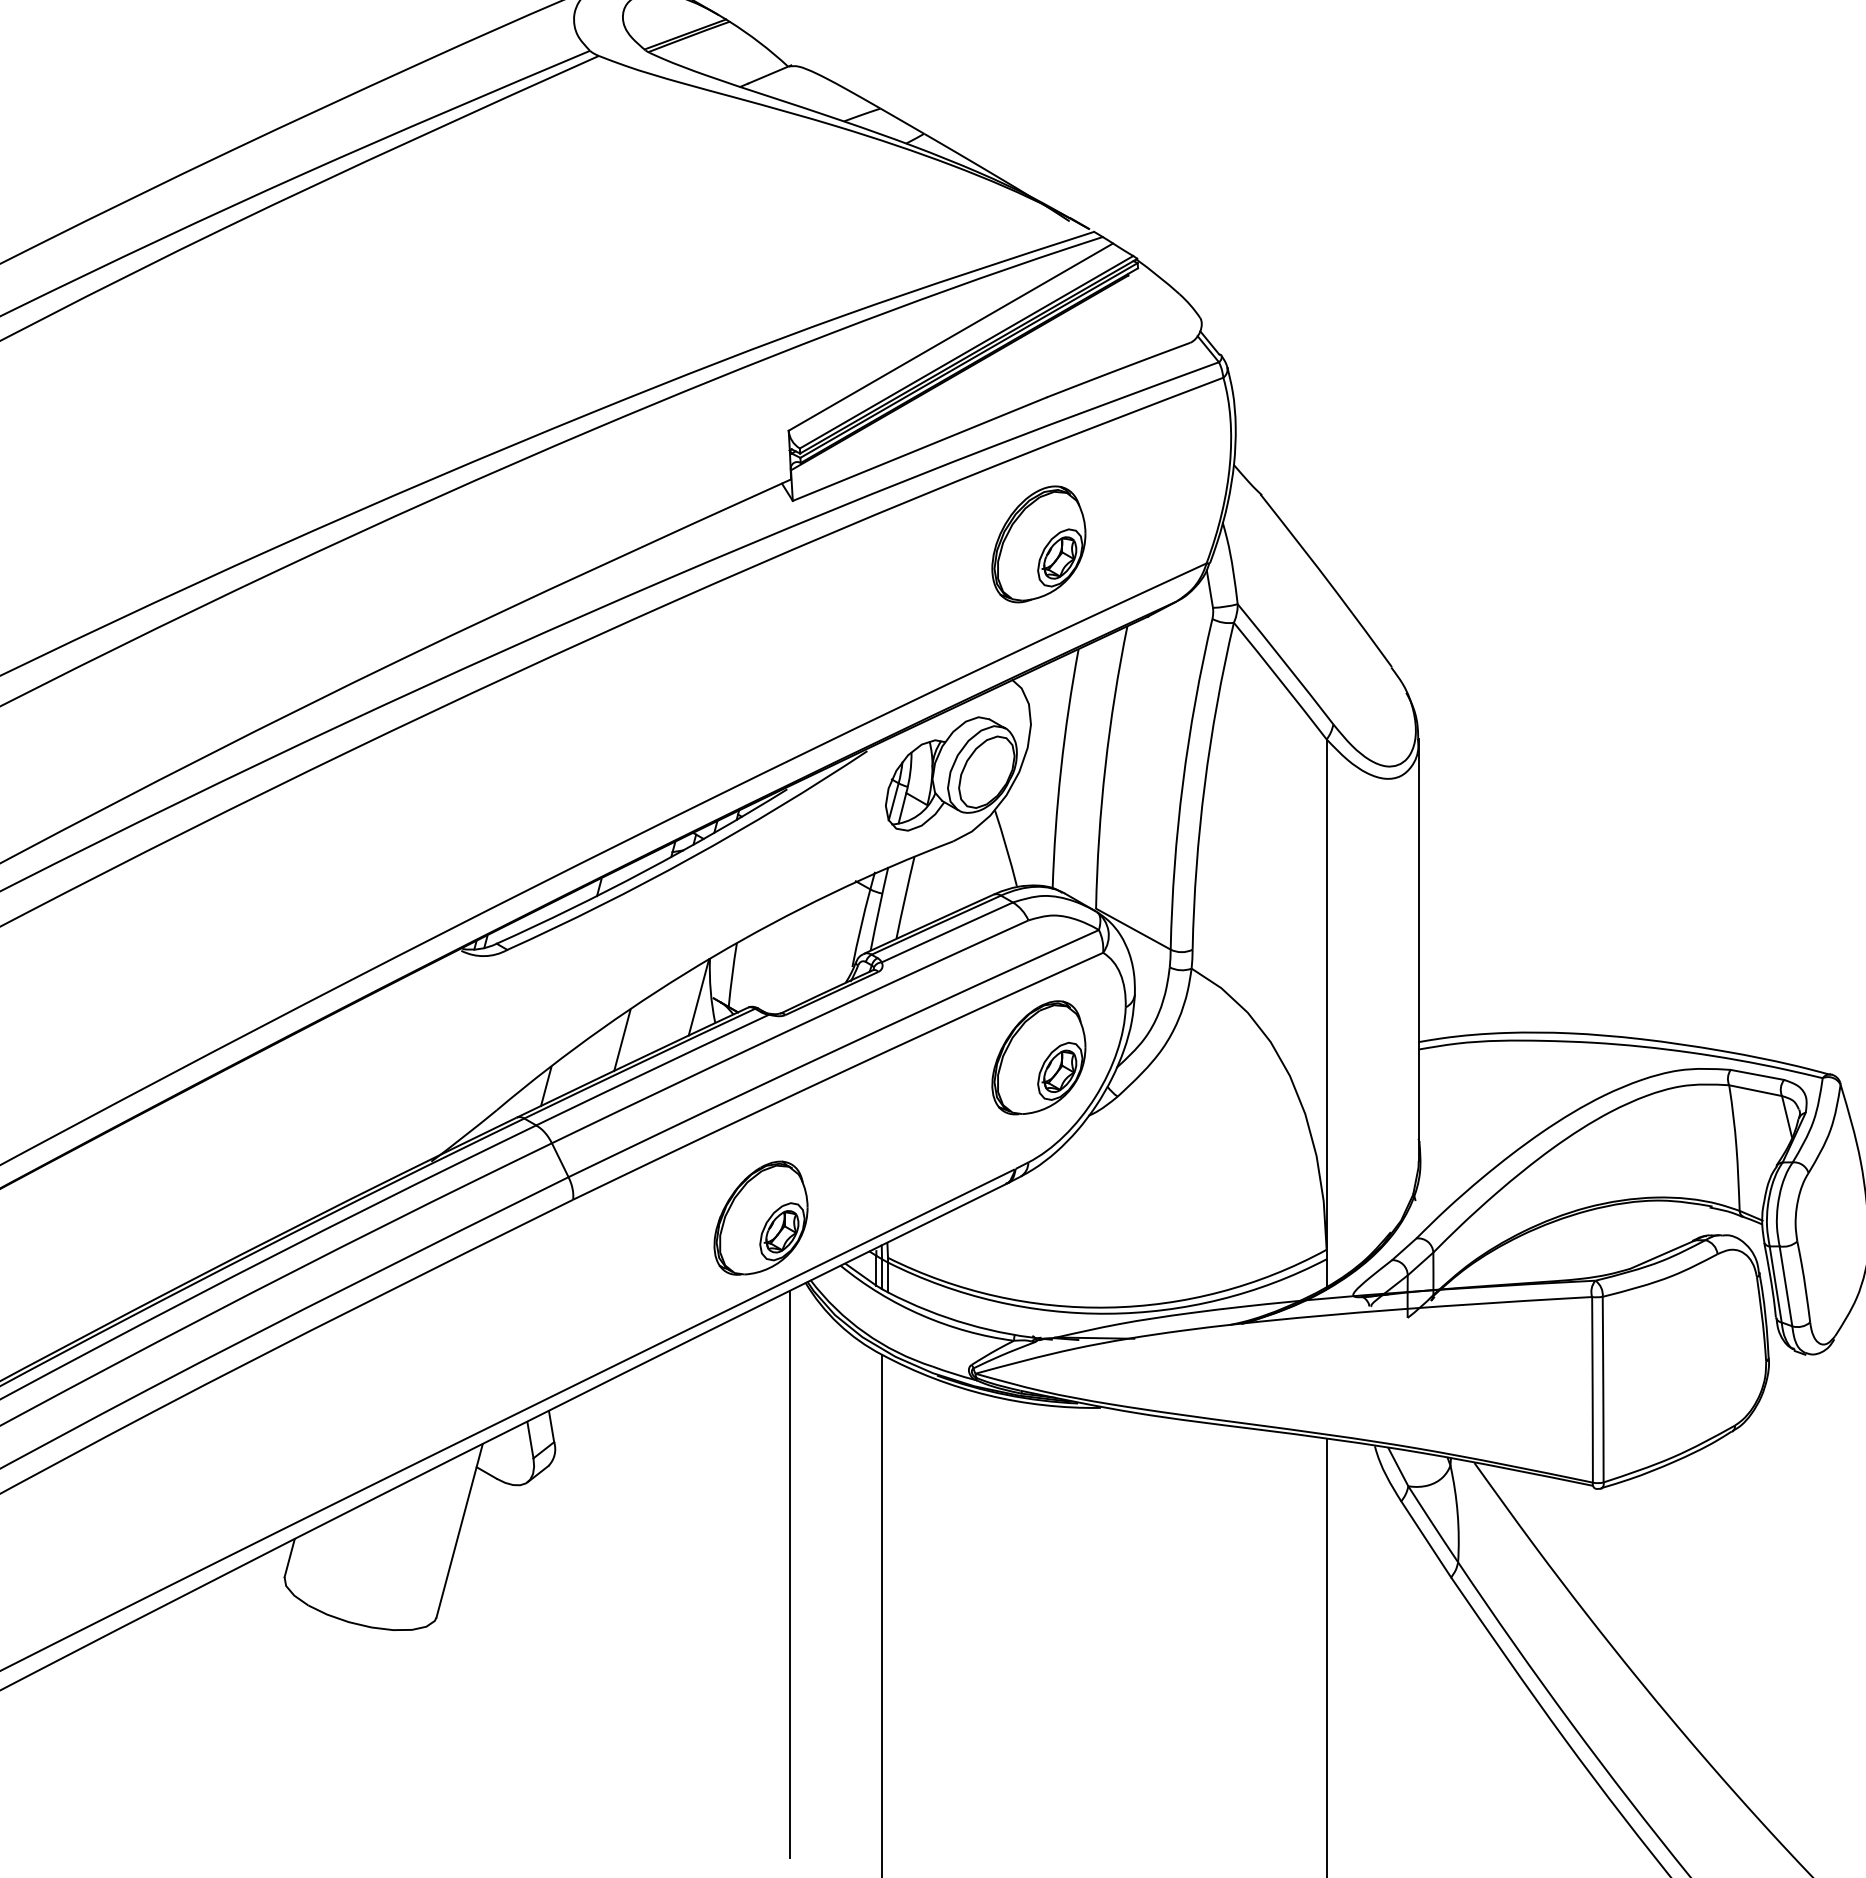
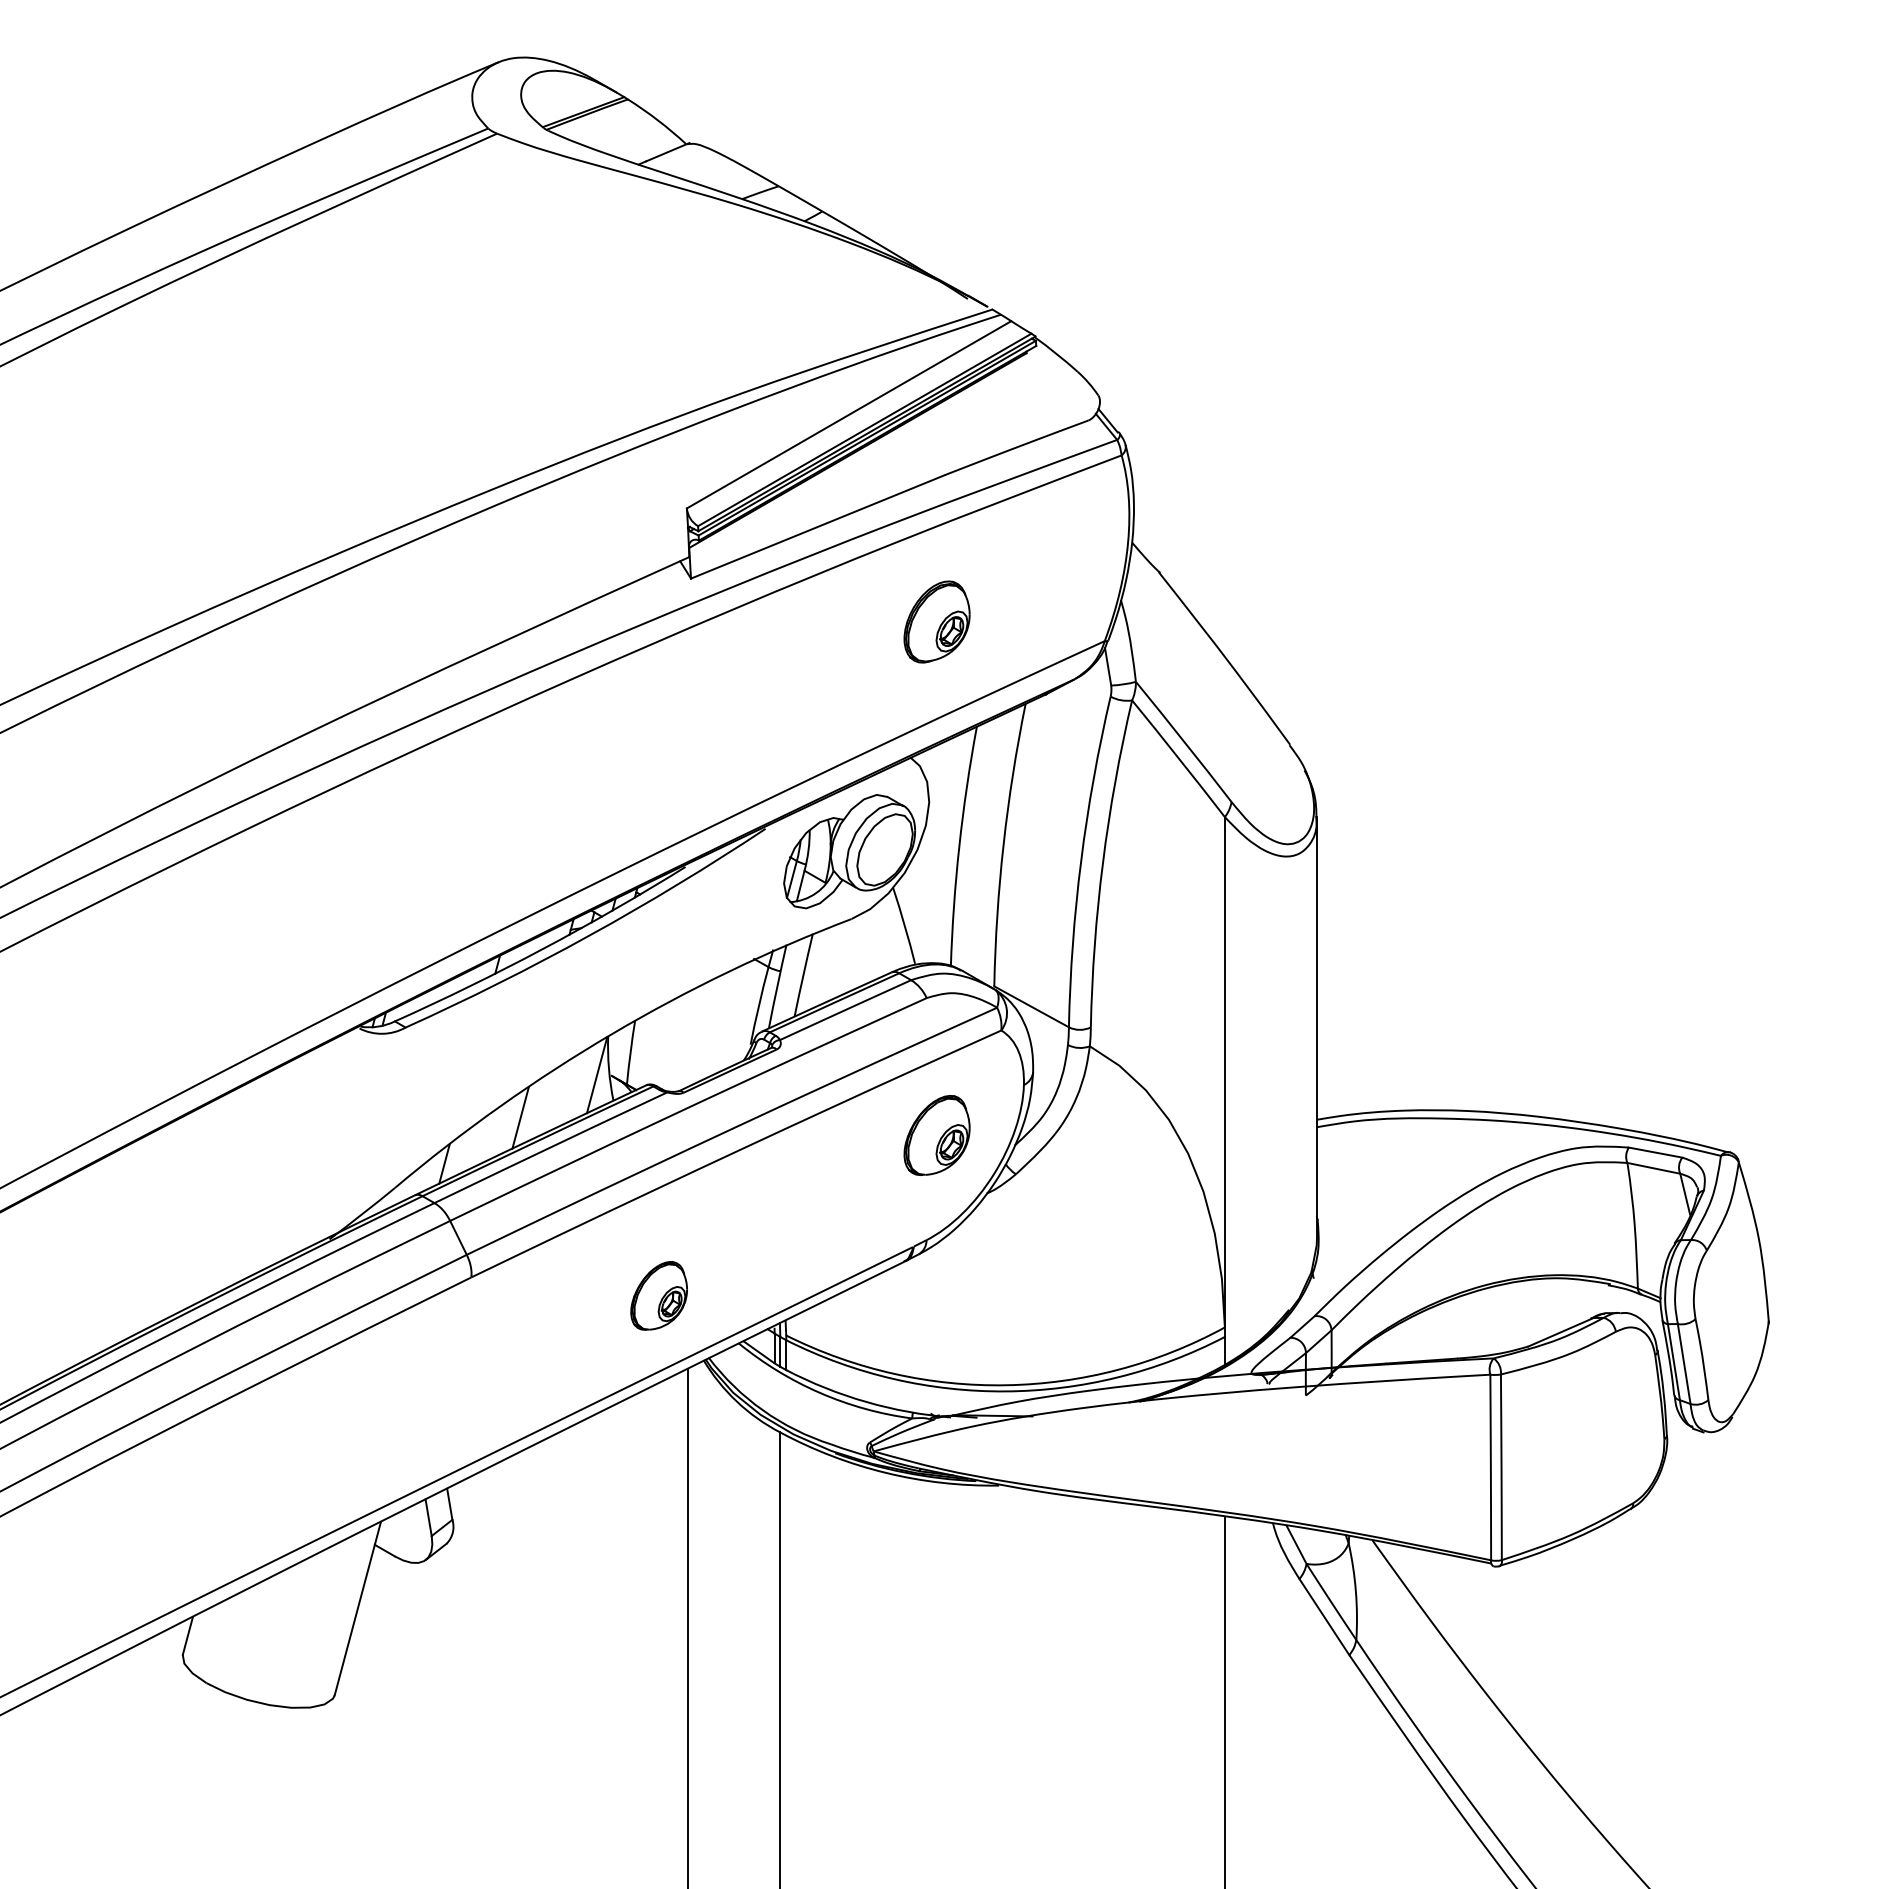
part: (1038, 543) -> (936, 621), size x0.7
part: (1038, 1057) -> (936, 1135), size x0.7
part: (760, 1217) -> (658, 1295), size x0.6

